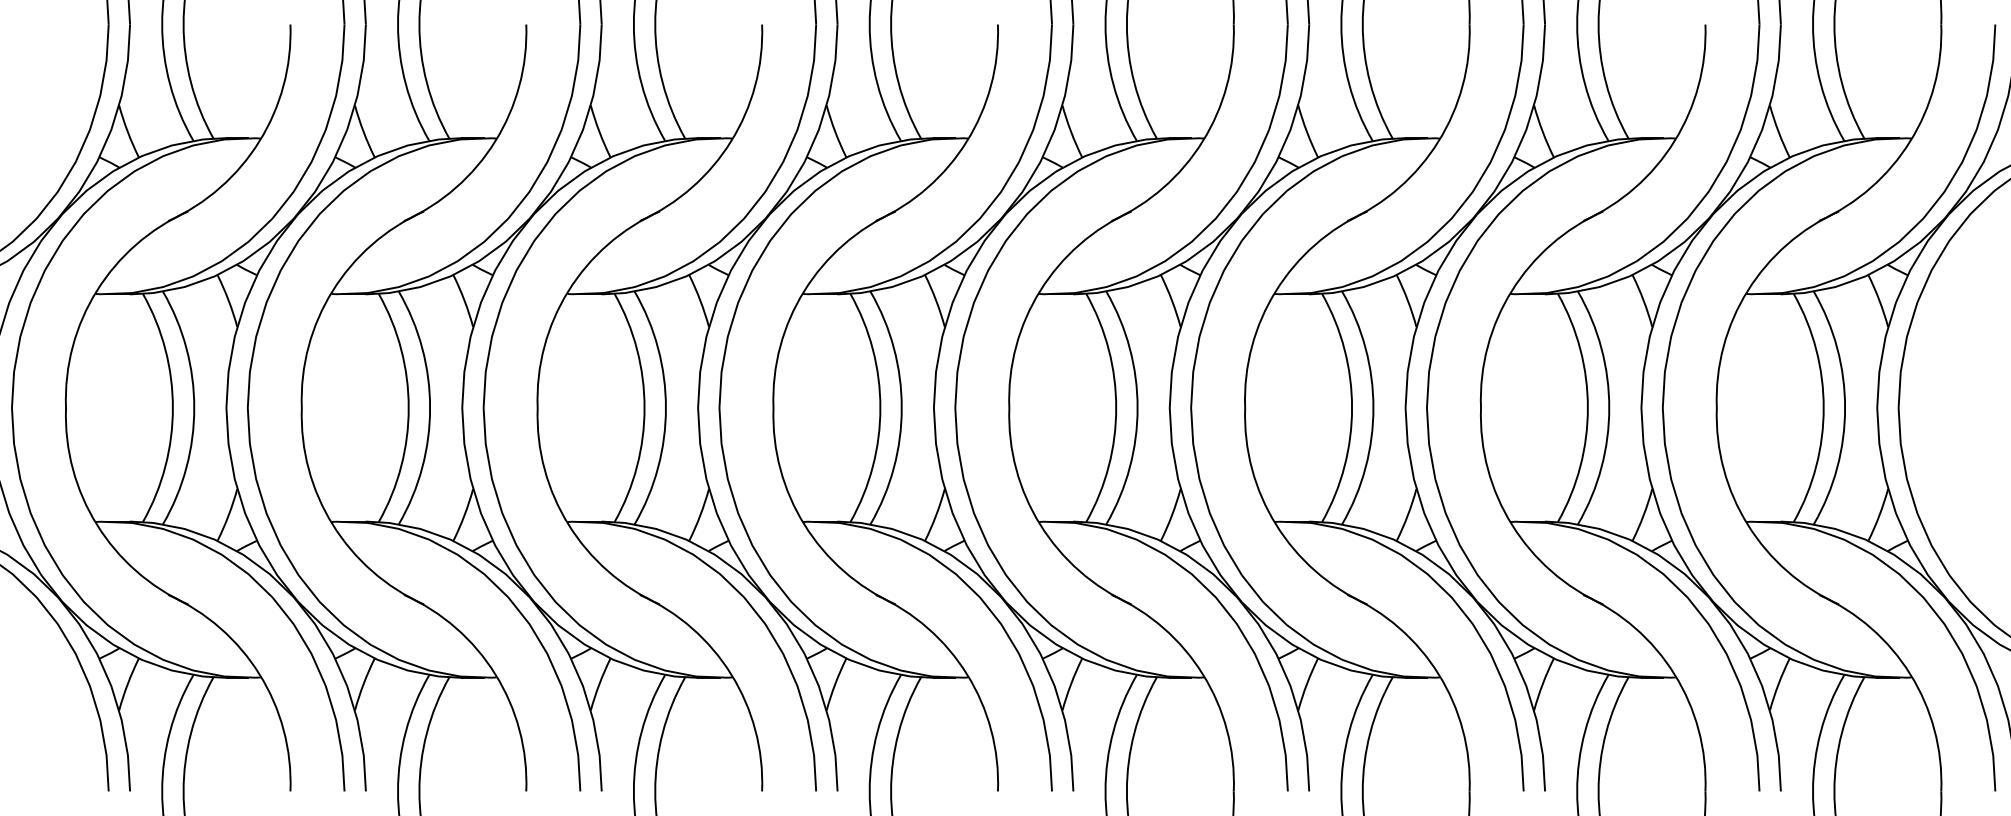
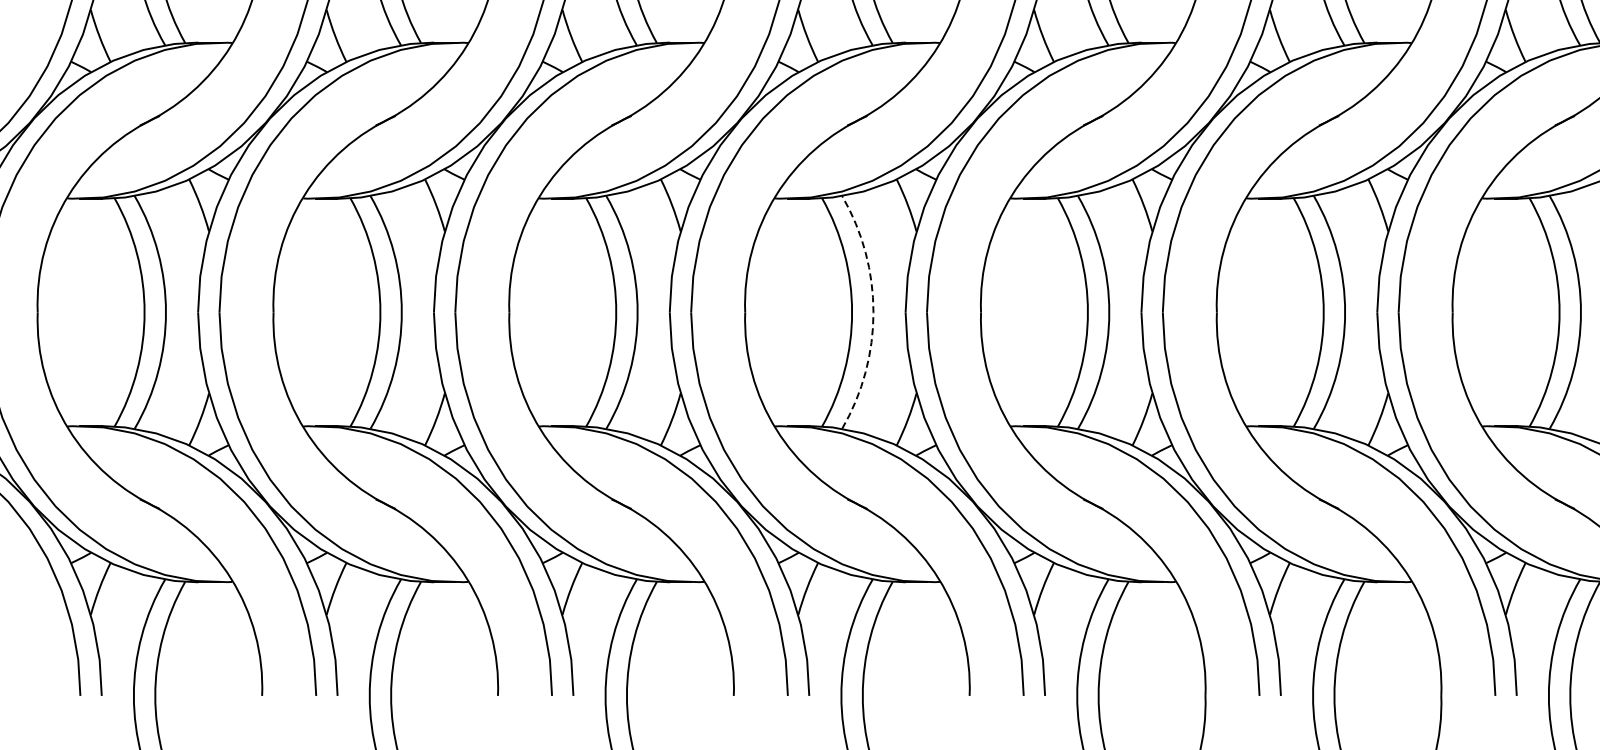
arc: (901, 407) -> (873, 311), solid -> dashed

